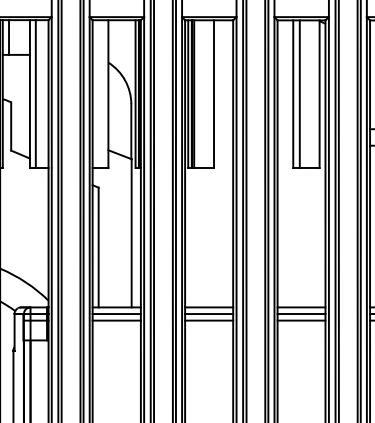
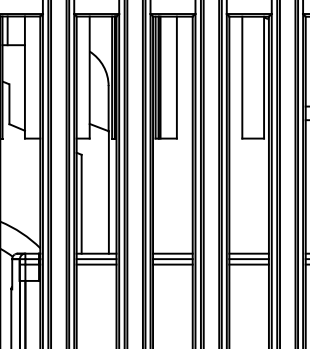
line: (35, 94) -> (29, 77), removed
line: (299, 94) -> (247, 77), removed

